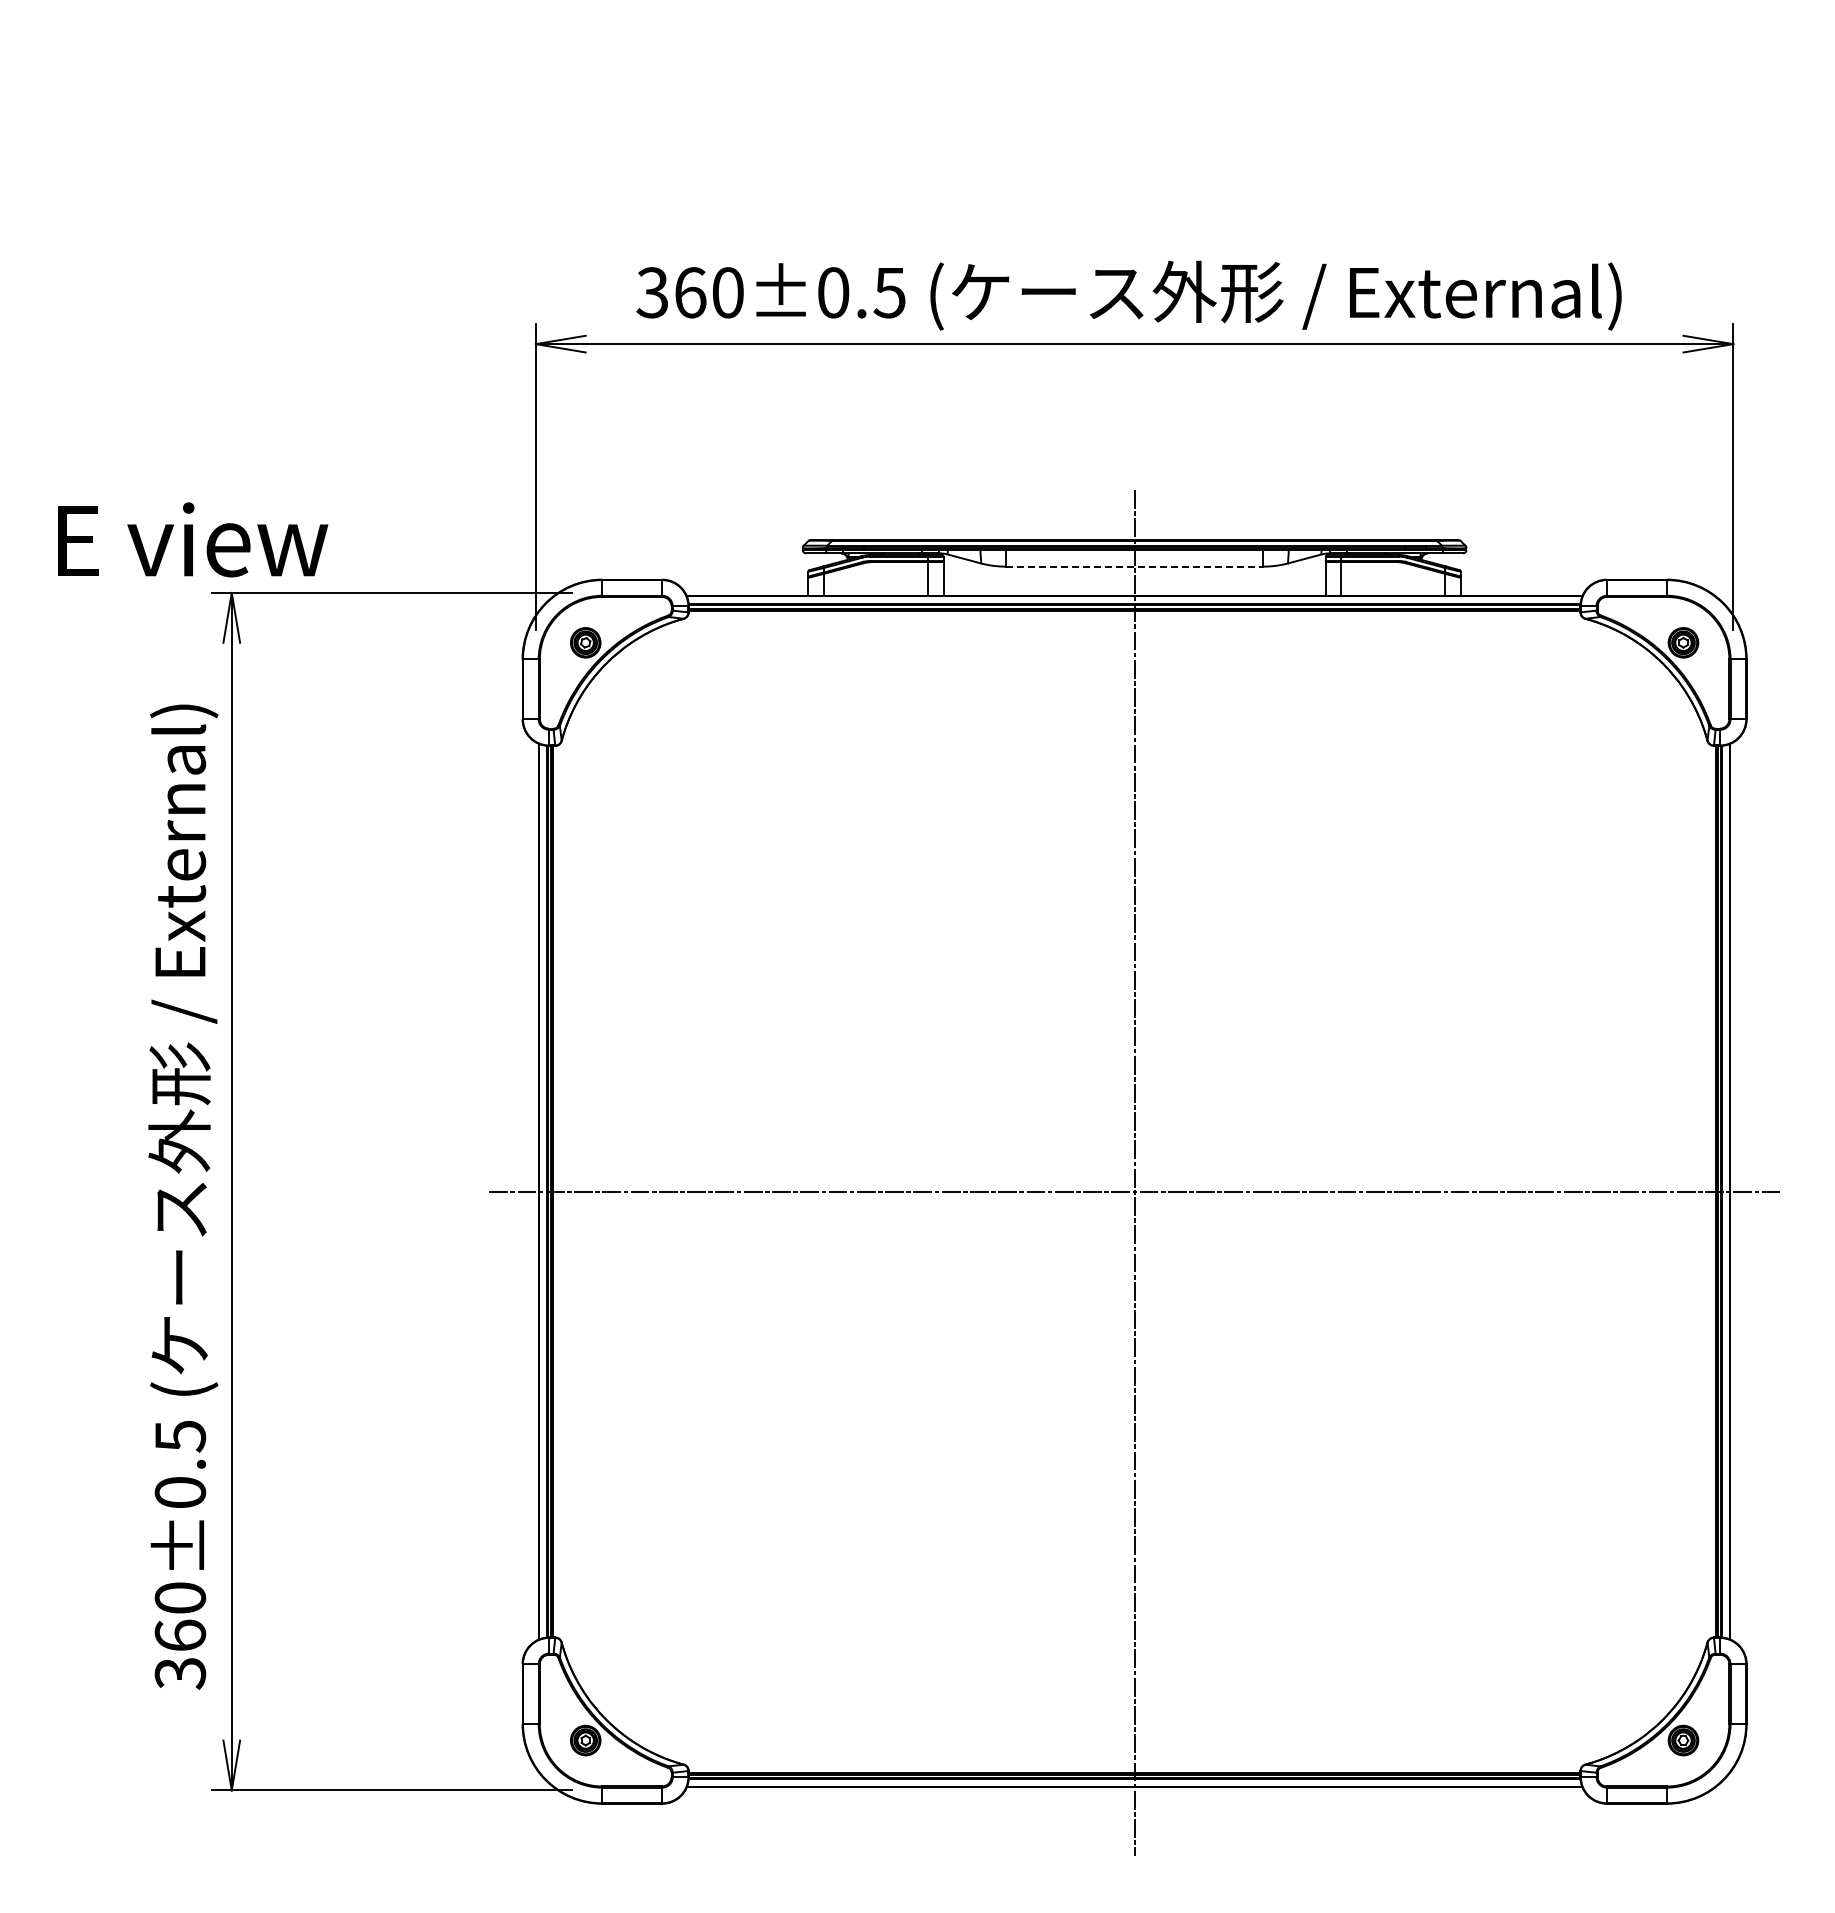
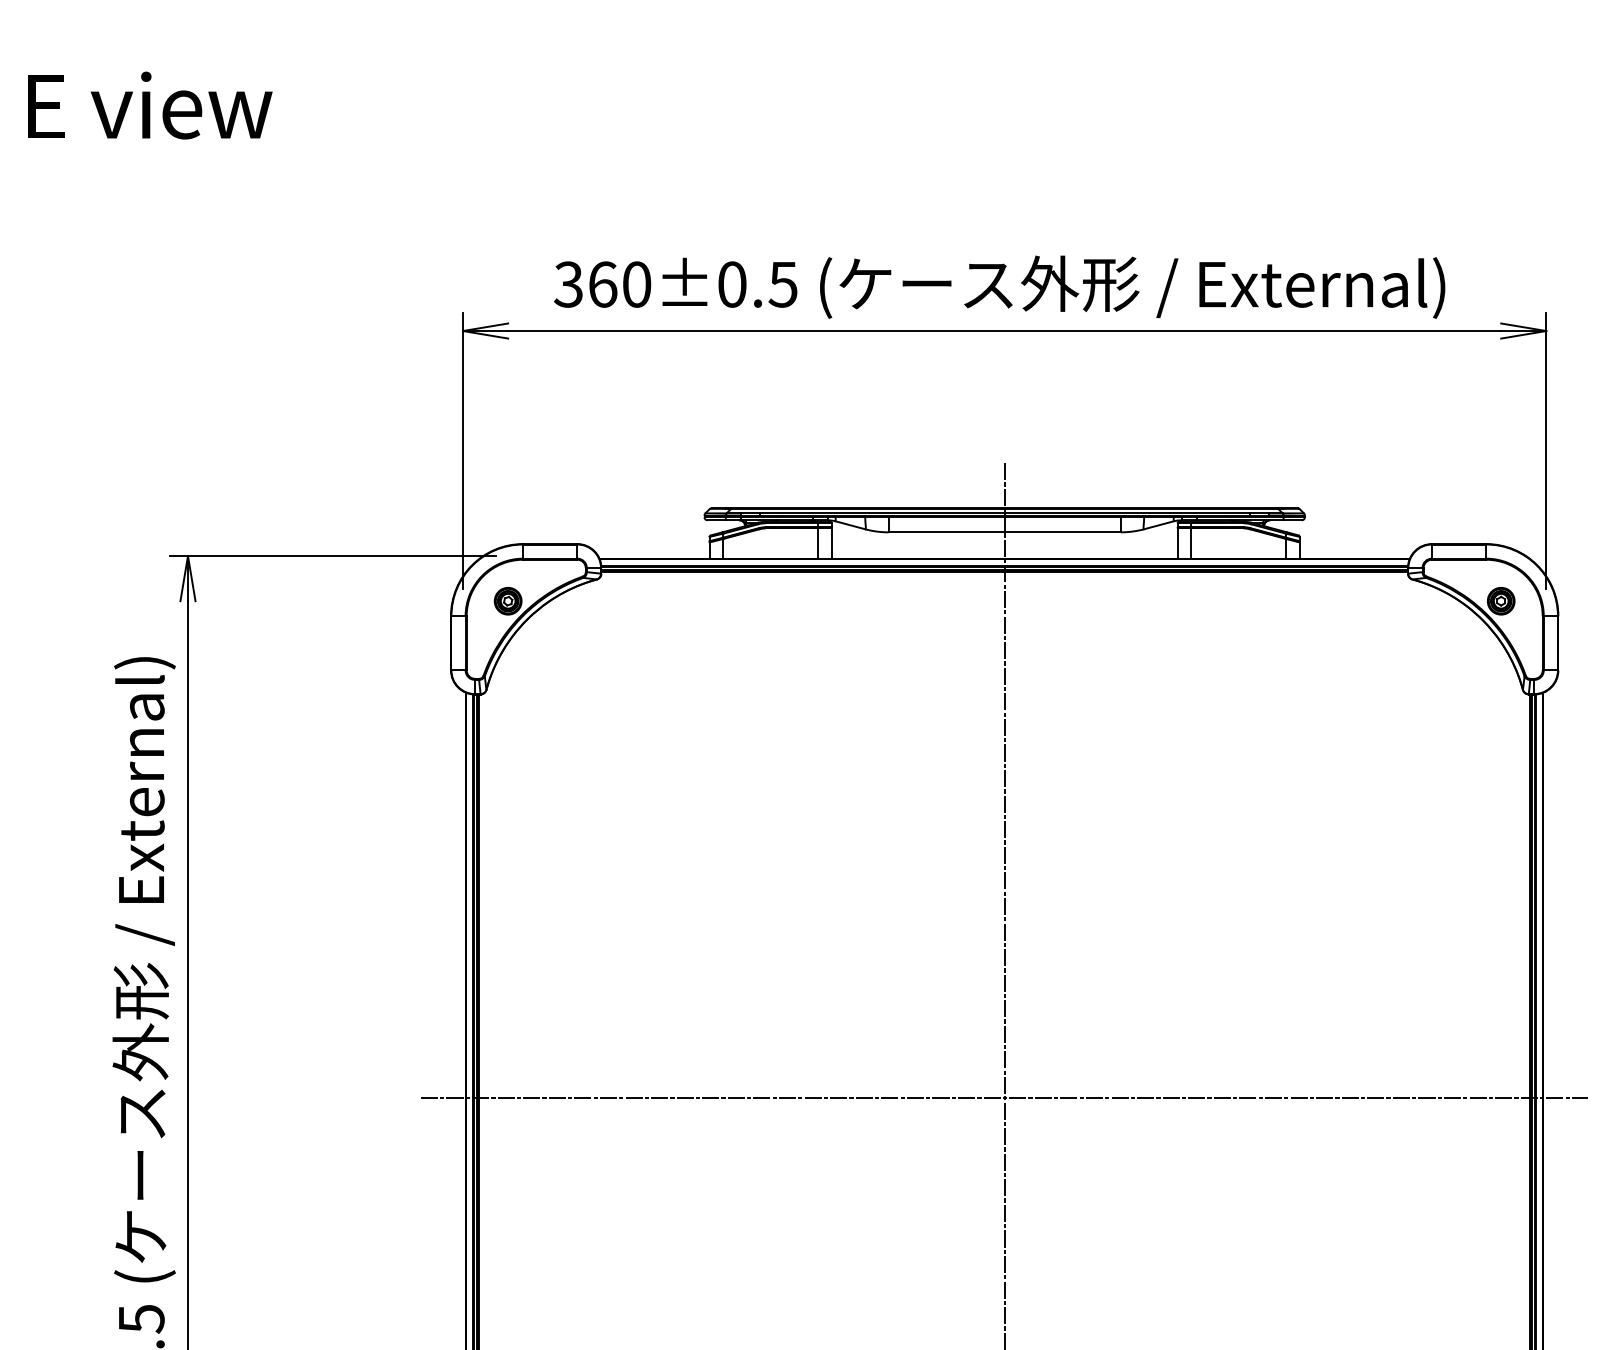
text: (193, 539) -> (150, 105), moved
line: (1135, 566) -> (1005, 532), dashed -> solid

